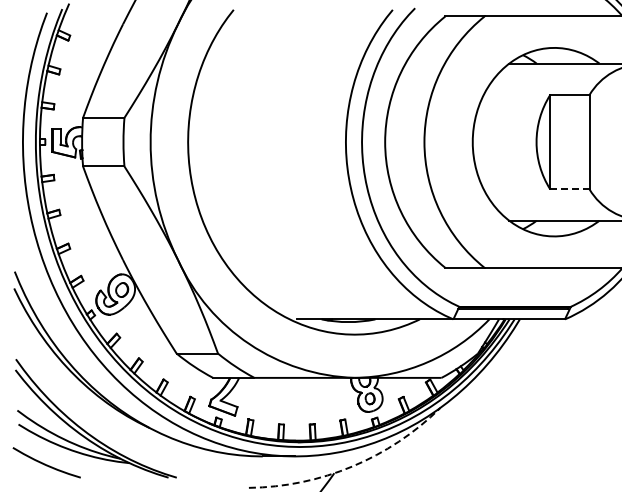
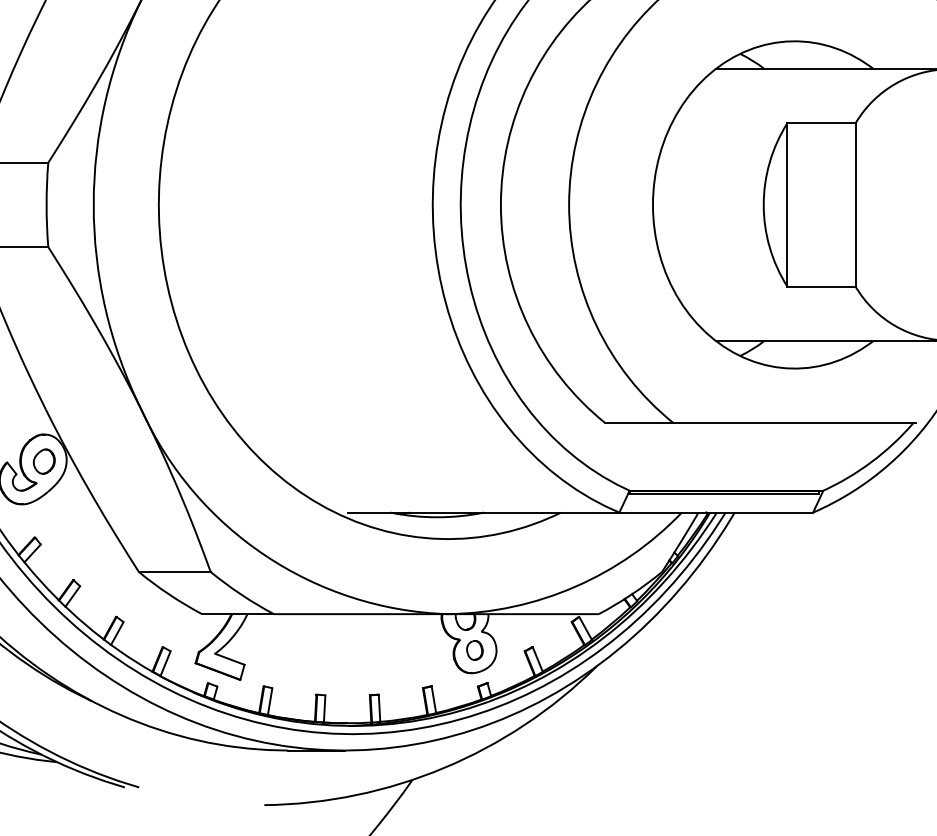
line: (569, 189) -> (820, 287), dashed -> solid
arc: (352, 466) -> (444, 767), dashed -> solid

